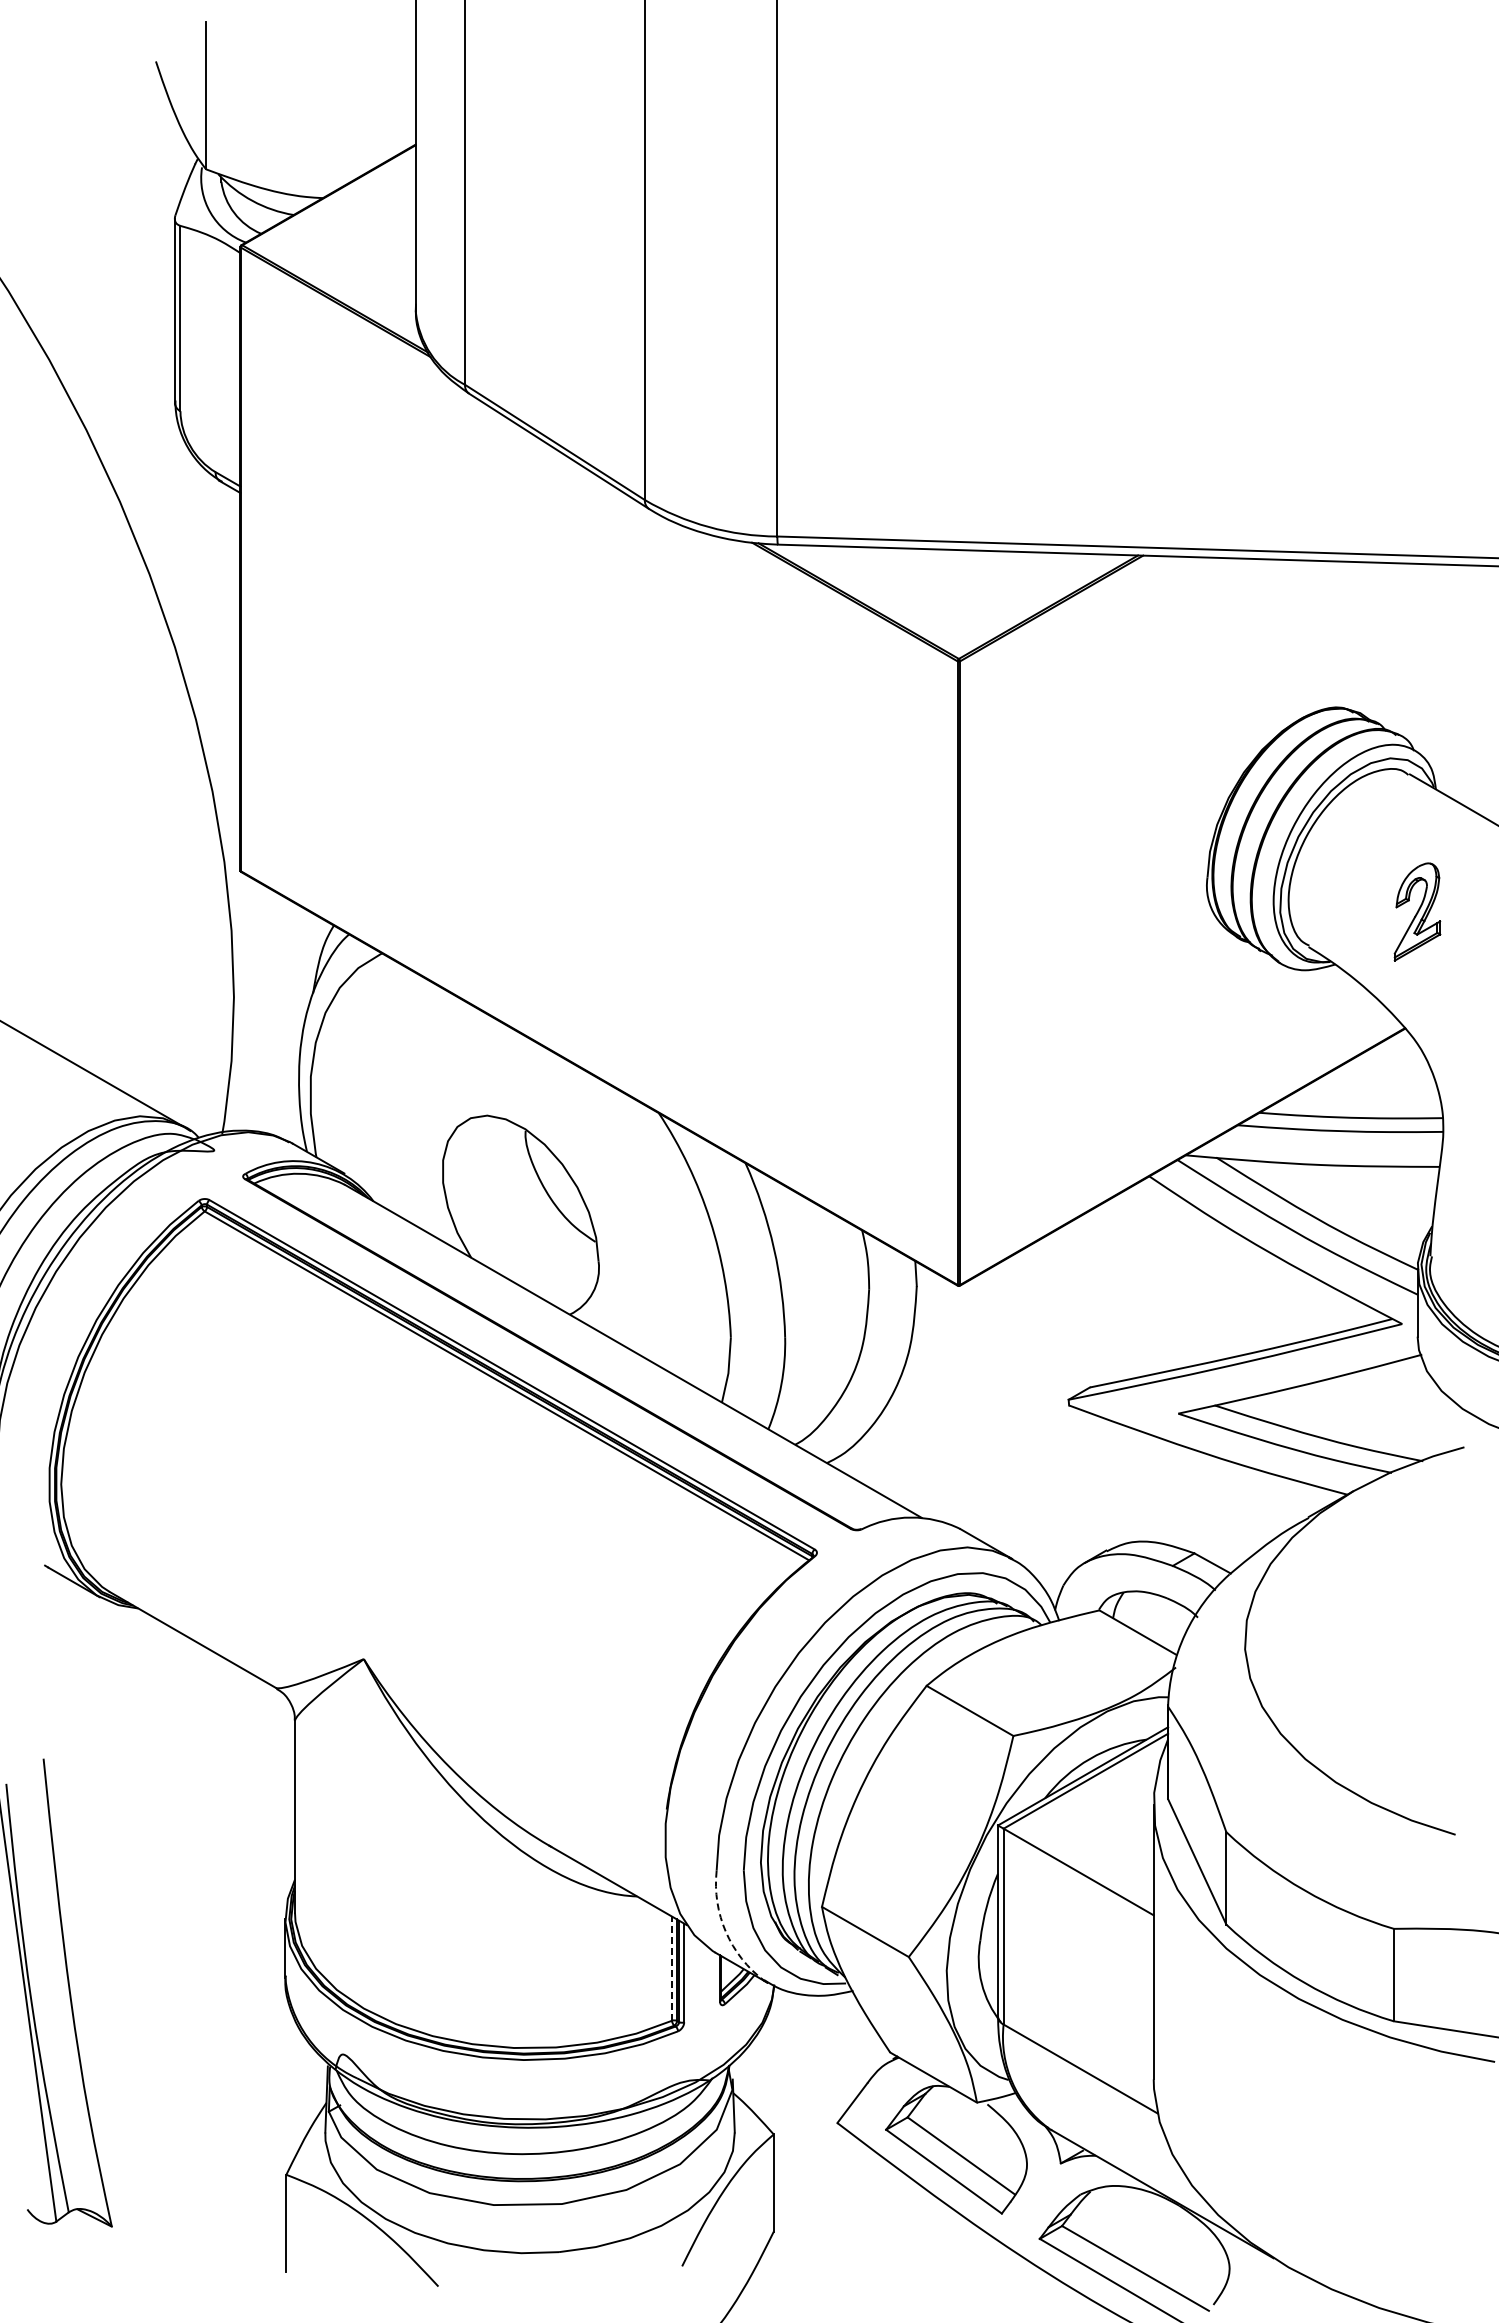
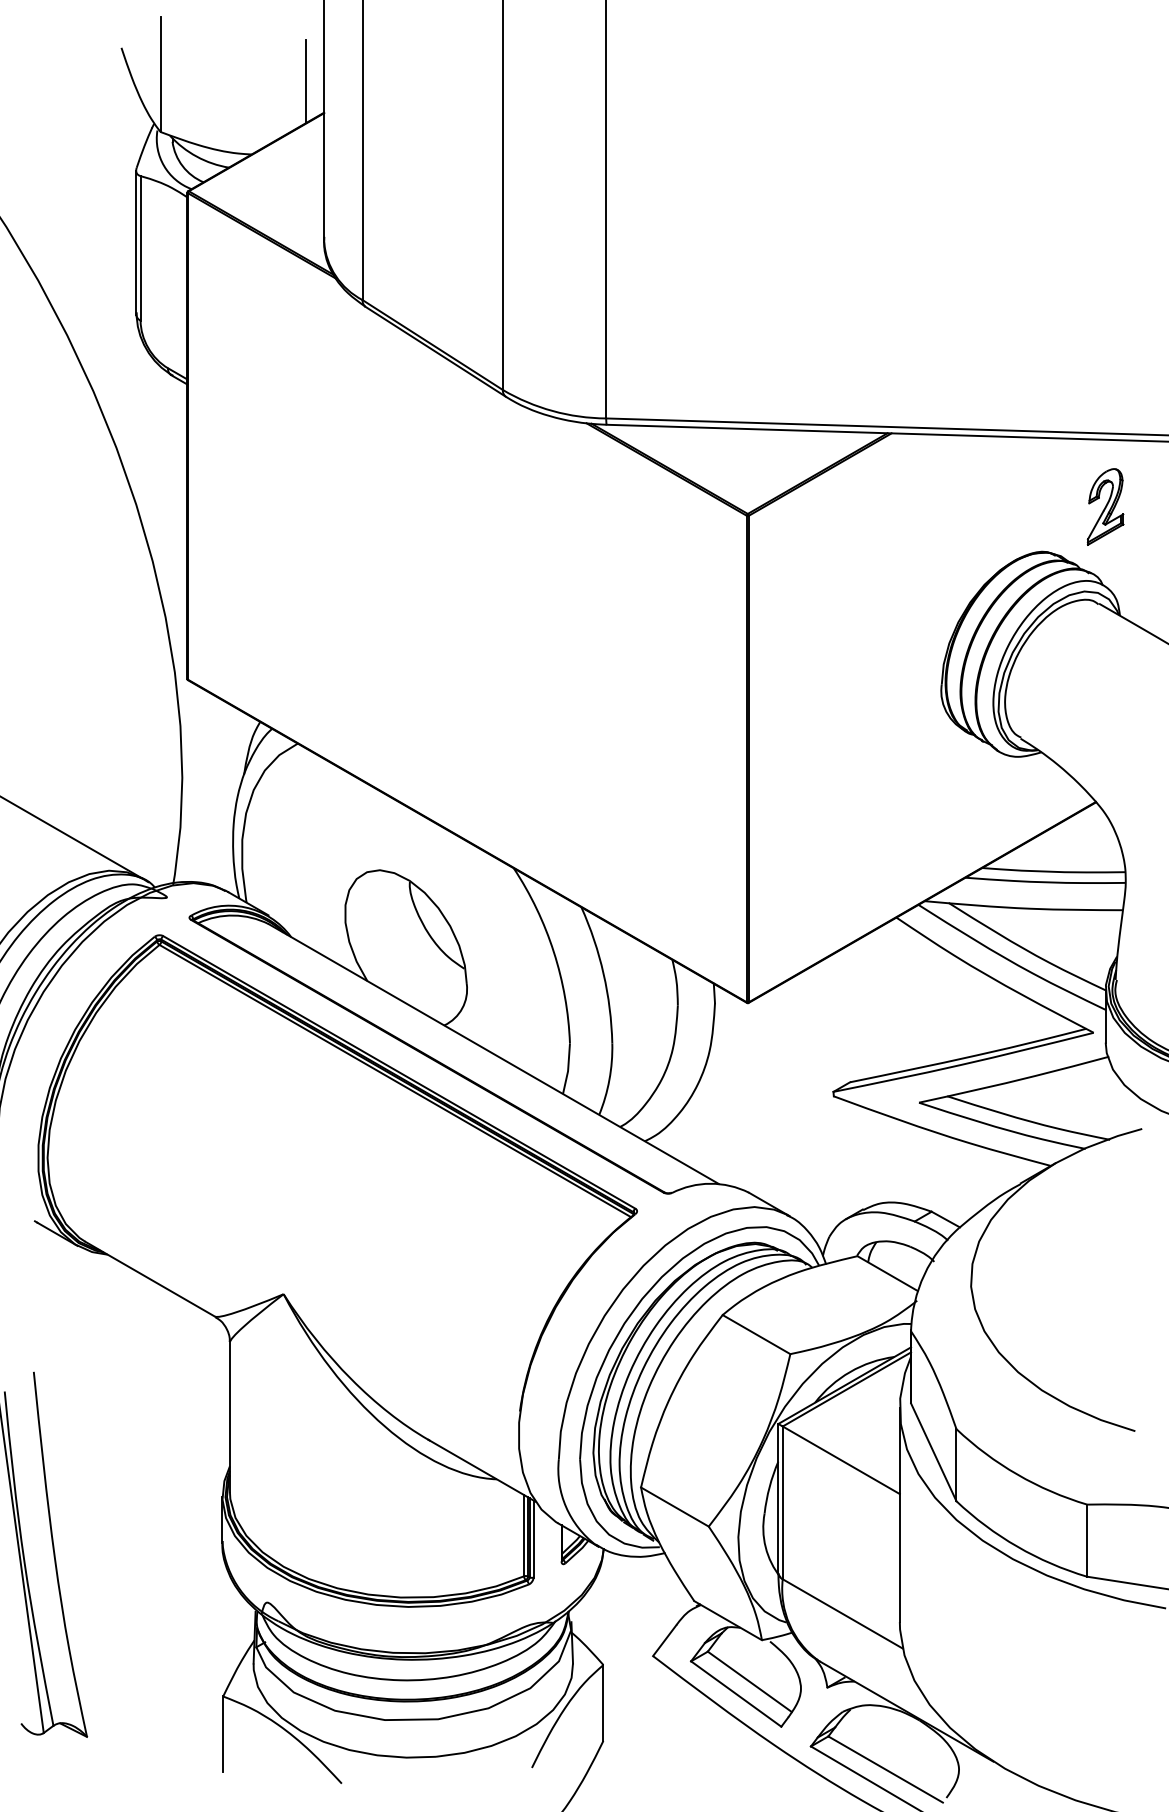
line: (392, 104) -> (306, 81), added
part: (1417, 911) -> (1105, 506), moved
arc: (725, 1932) -> (565, 1507), dashed -> solid
line: (672, 1968) -> (524, 1535), dashed -> solid

